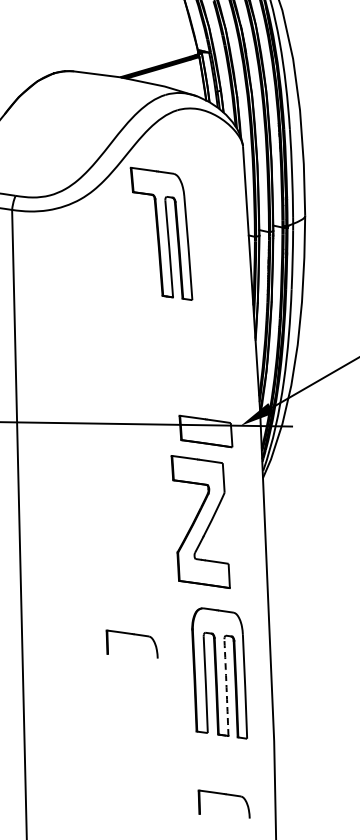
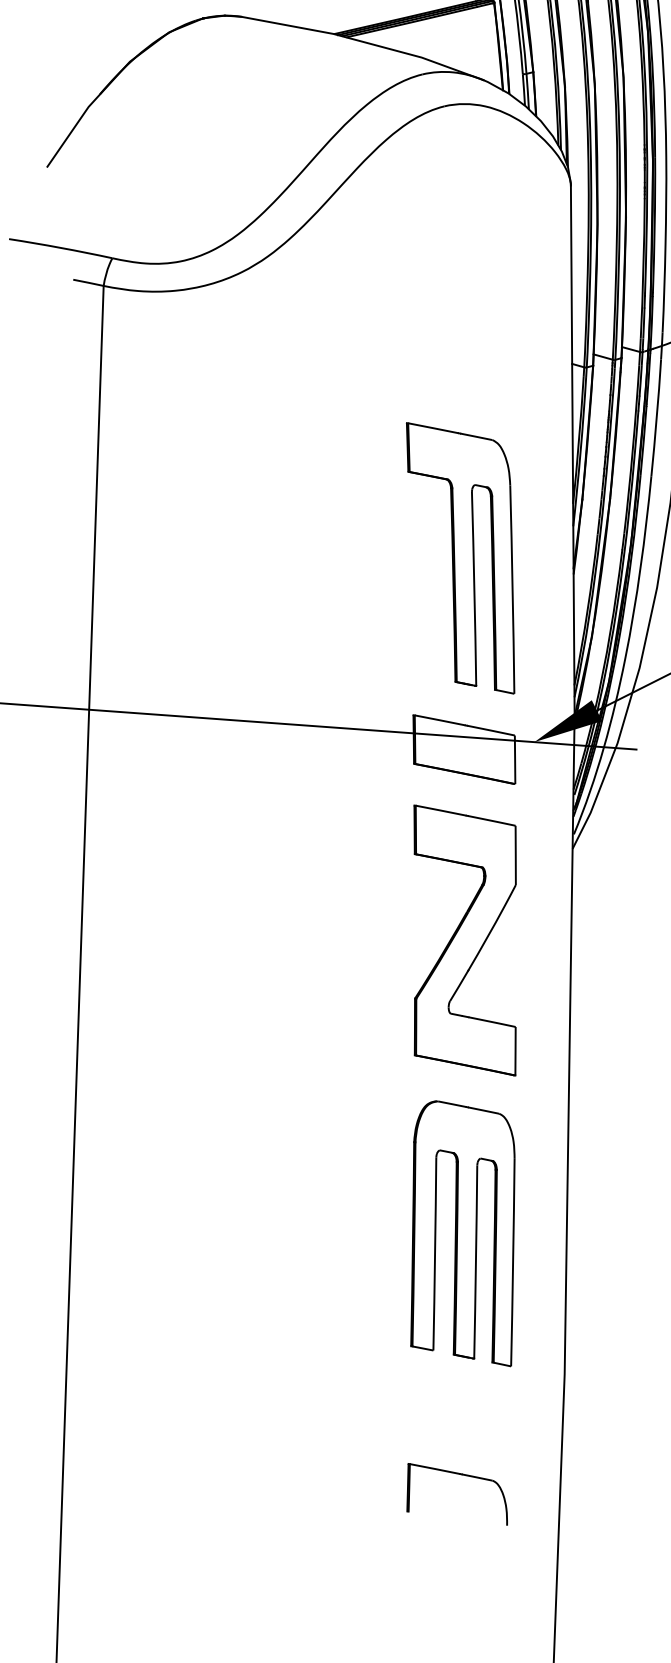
part: (161, 233) -> (460, 557), moved
part: (200, 521) -> (464, 939), moved
part: (133, 635) -> (296, 1147), removed
arc: (226, 687) -> (475, 1261), dashed -> solid

